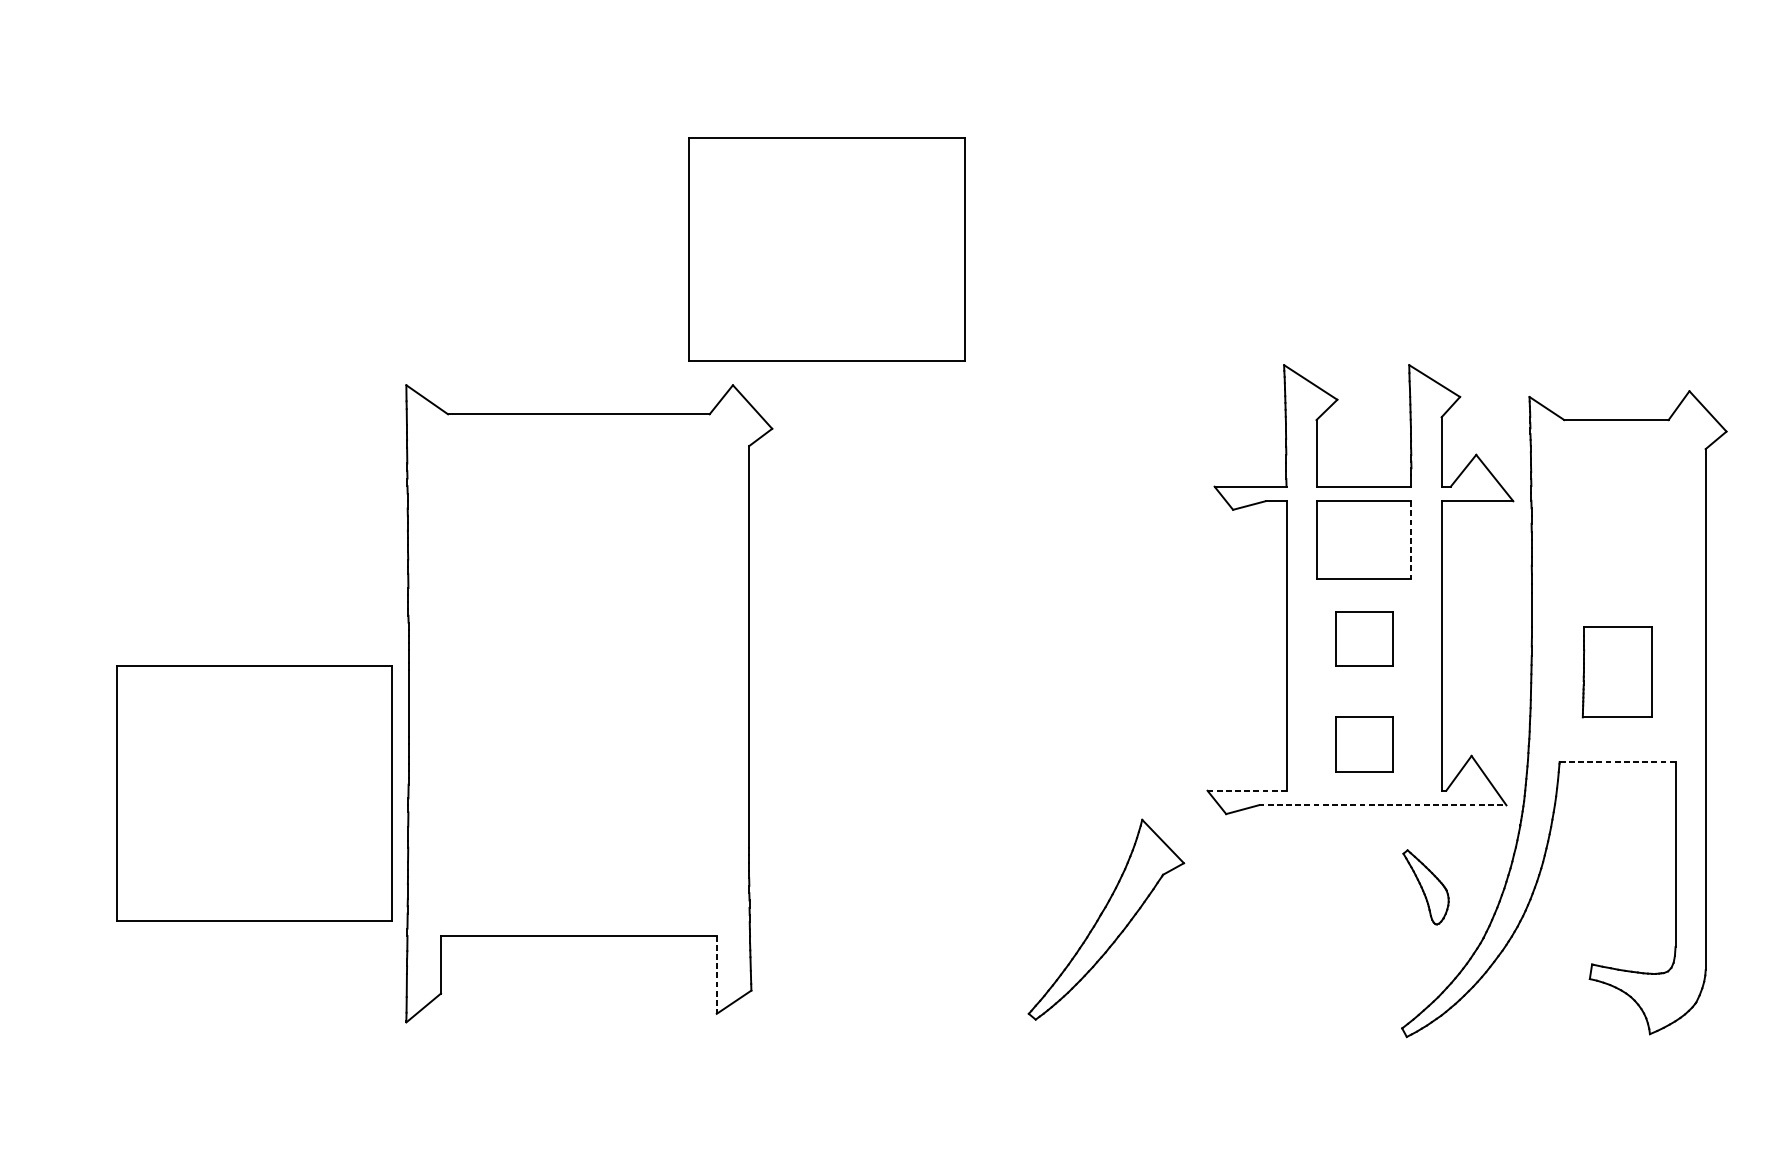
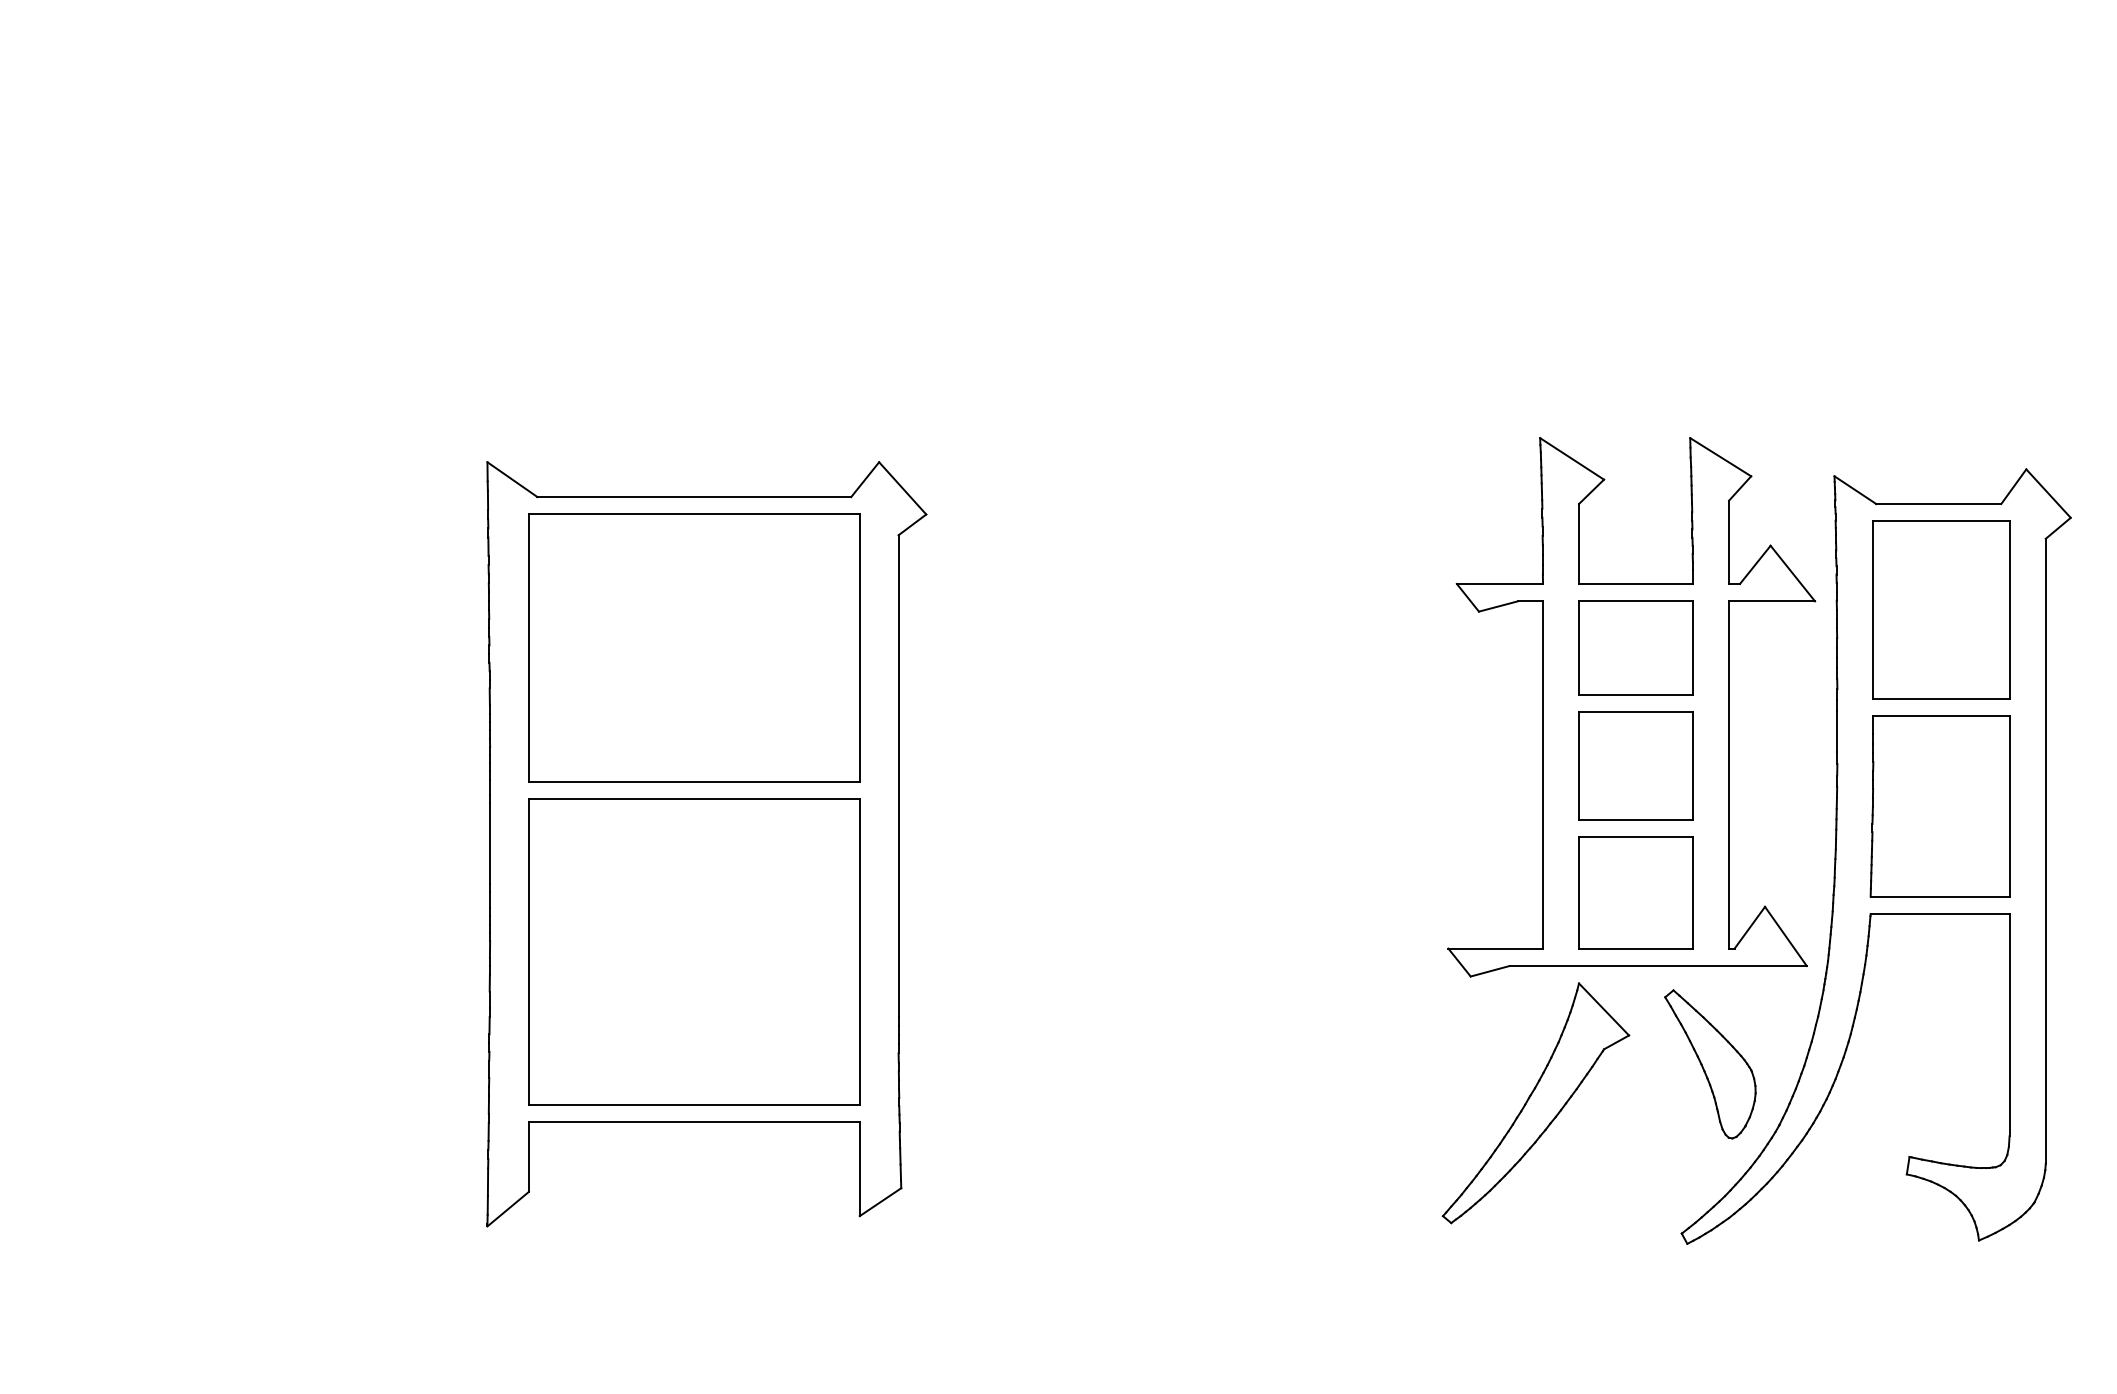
part: (827, 248) -> (694, 647), moved
part: (1618, 508) -> (1941, 609), added
line: (1411, 540) -> (1692, 648), dashed -> solid
part: (1363, 638) -> (1635, 765), size x1.67
part: (1617, 672) -> (1939, 806), size x1.67
part: (1363, 744) -> (1635, 892), size x1.67
line: (1617, 762) -> (1940, 914), dashed -> solid
line: (1247, 790) -> (1496, 948), dashed -> solid
part: (254, 793) -> (694, 951), moved
line: (1382, 805) -> (1658, 966), dashed -> solid
part: (1426, 887) -> (1710, 1064), size x1.67
part: (1105, 919) -> (1535, 1103), moved
line: (716, 974) -> (859, 1169), dashed -> solid

